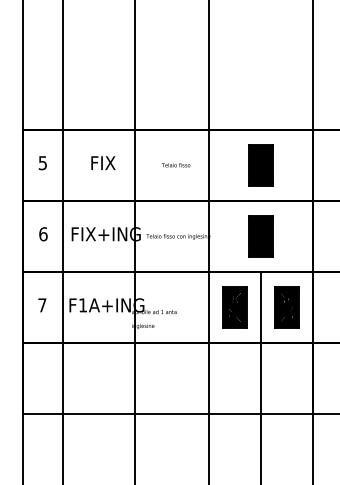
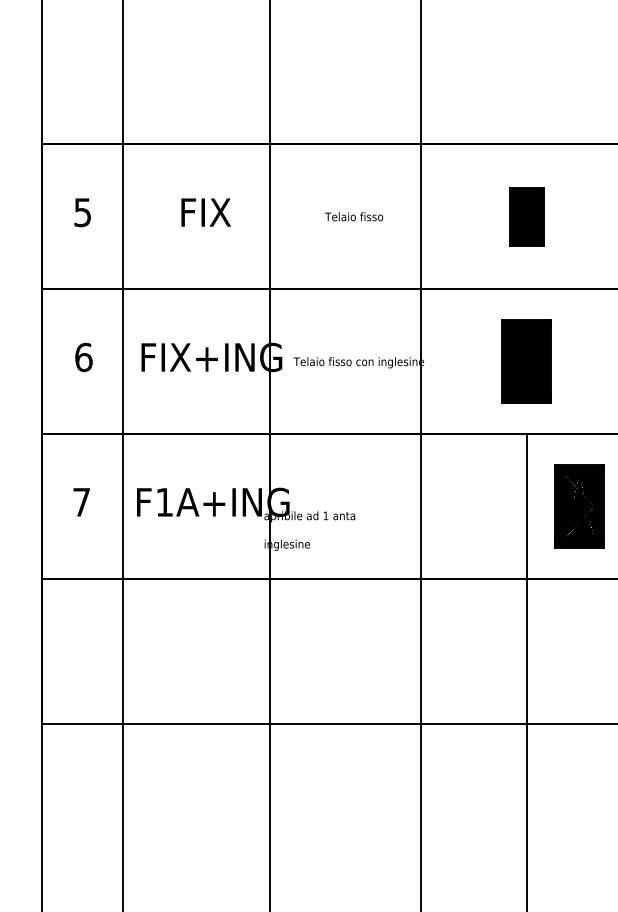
part: (260, 165) -> (526, 217), size x0.7
part: (234, 307) -> (473, 506), removed

